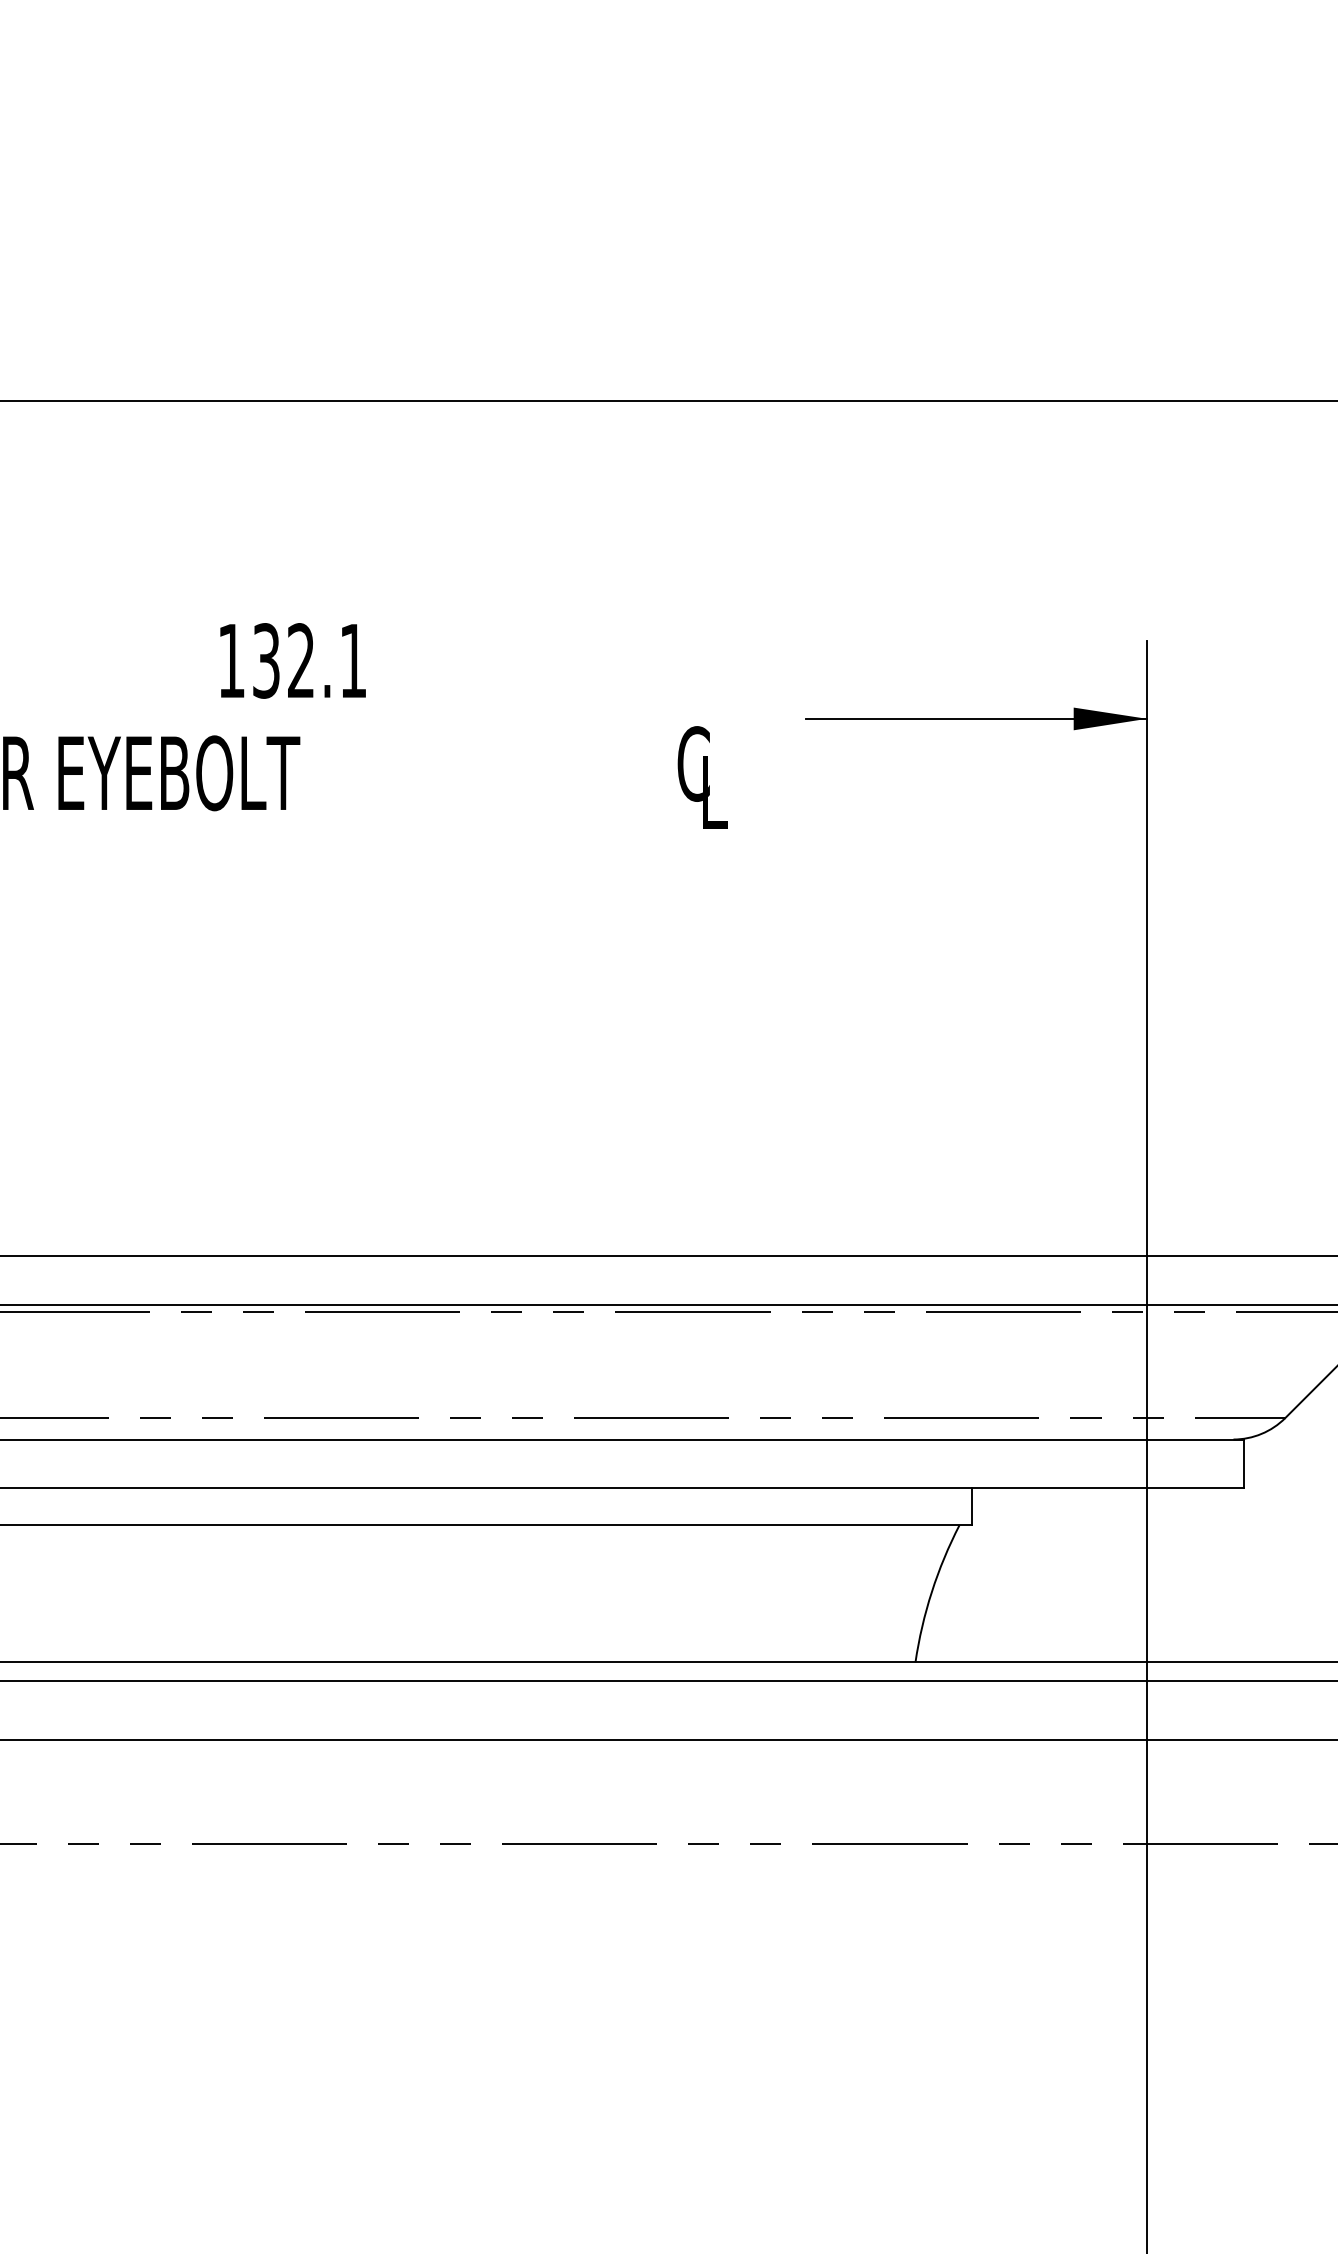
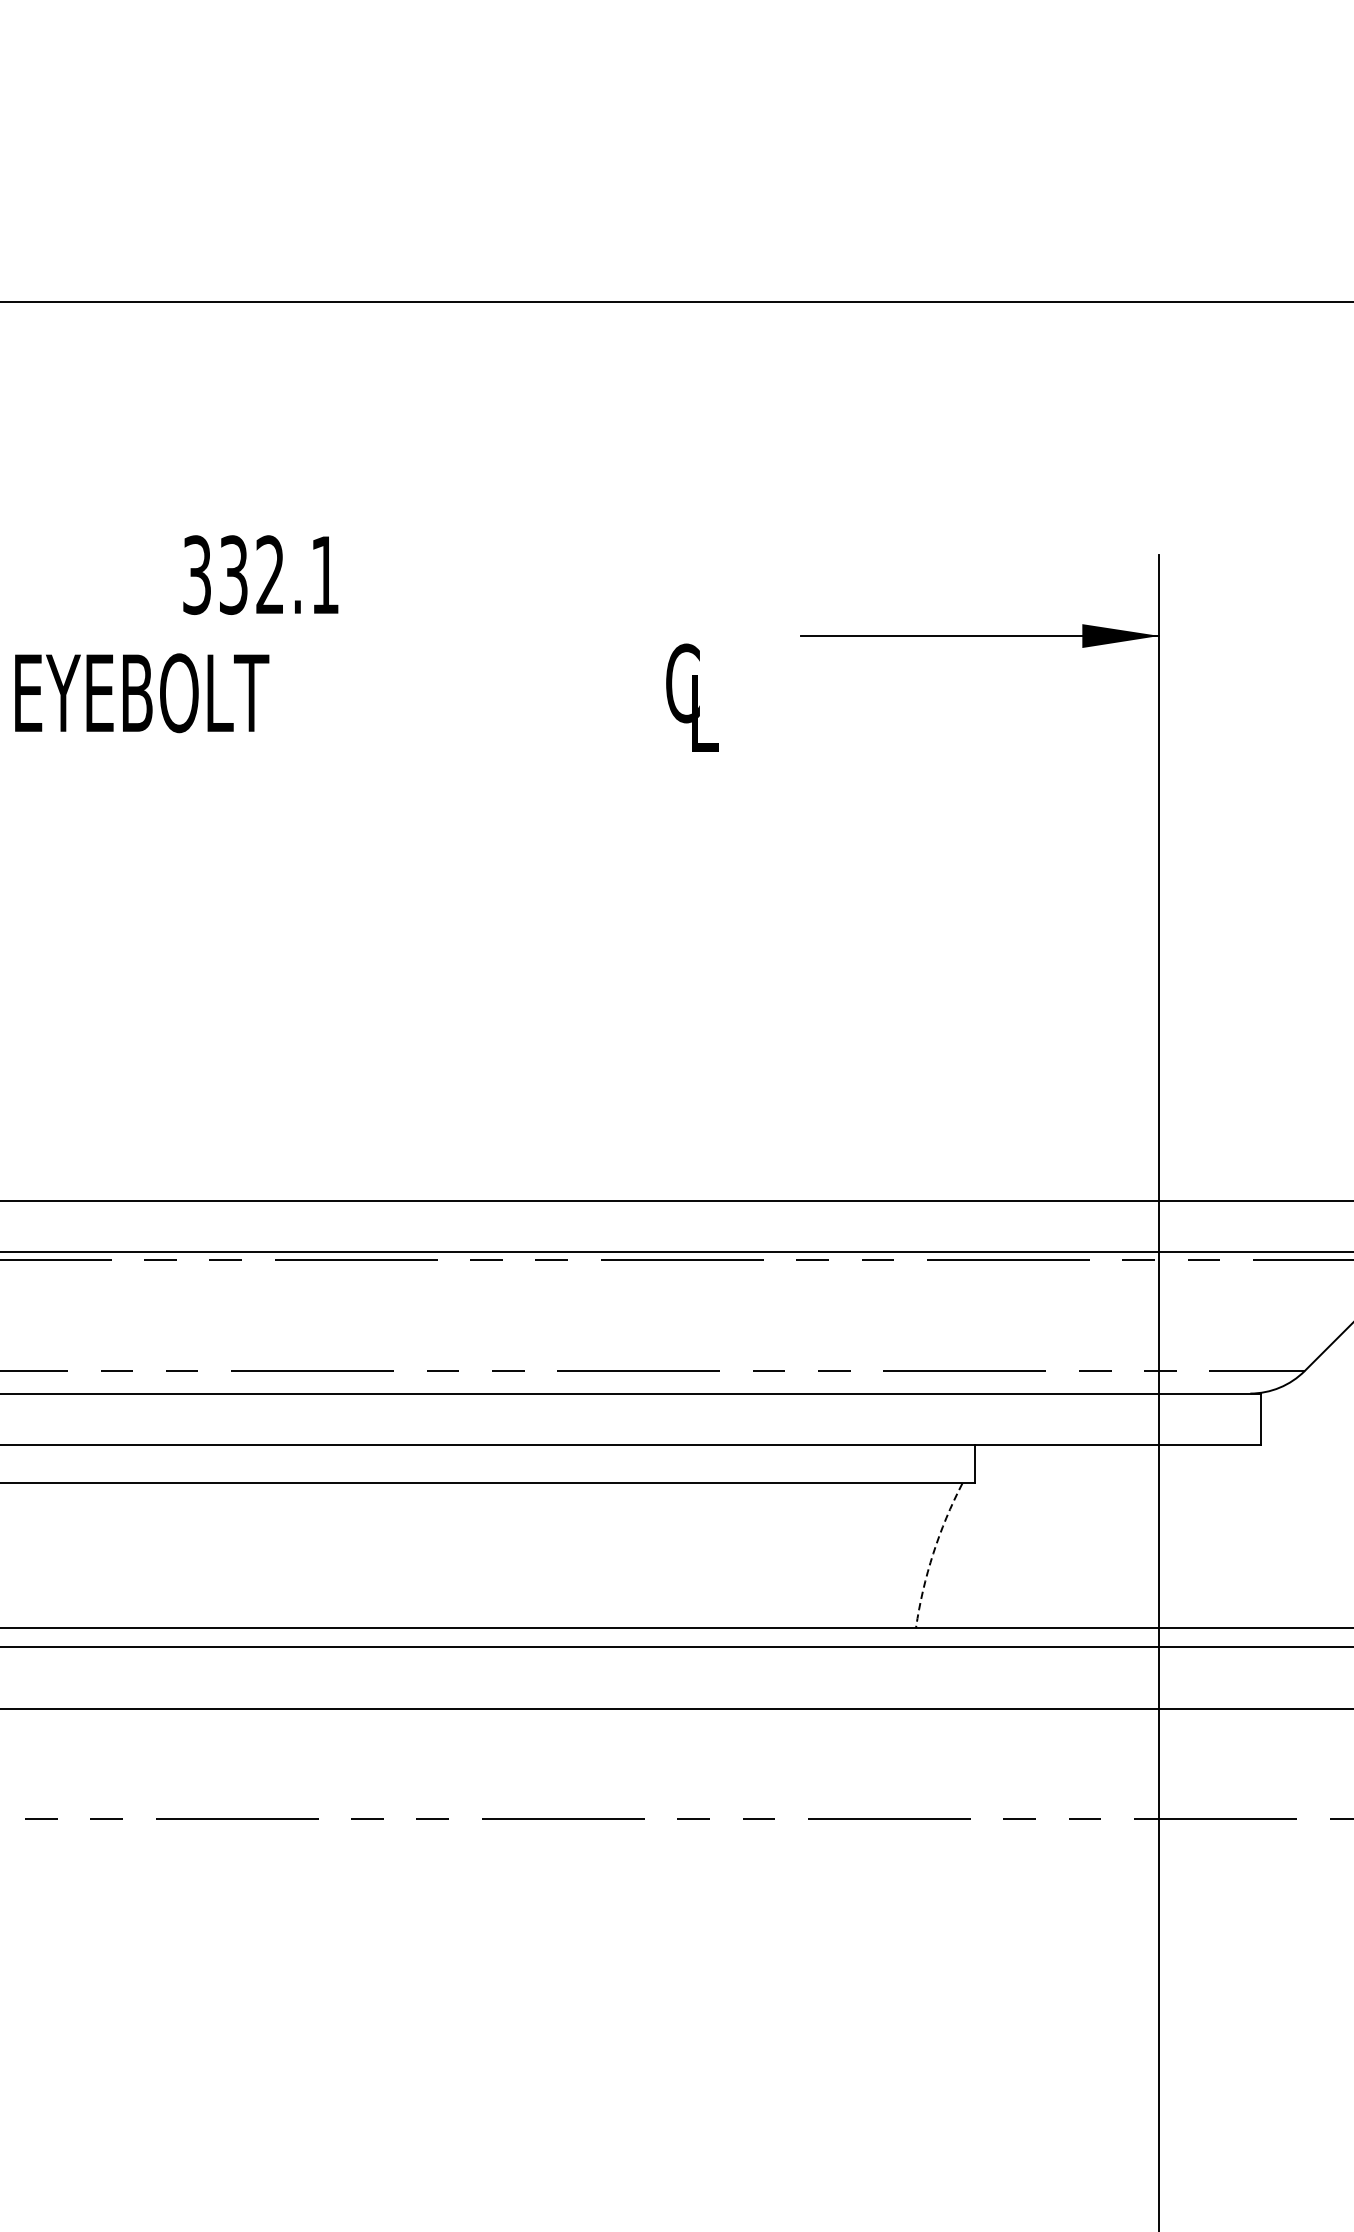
text: (231, 660) -> (197, 574), 132.1 -> 332.1
arc: (931, 1591) -> (932, 1553), solid -> dashed

